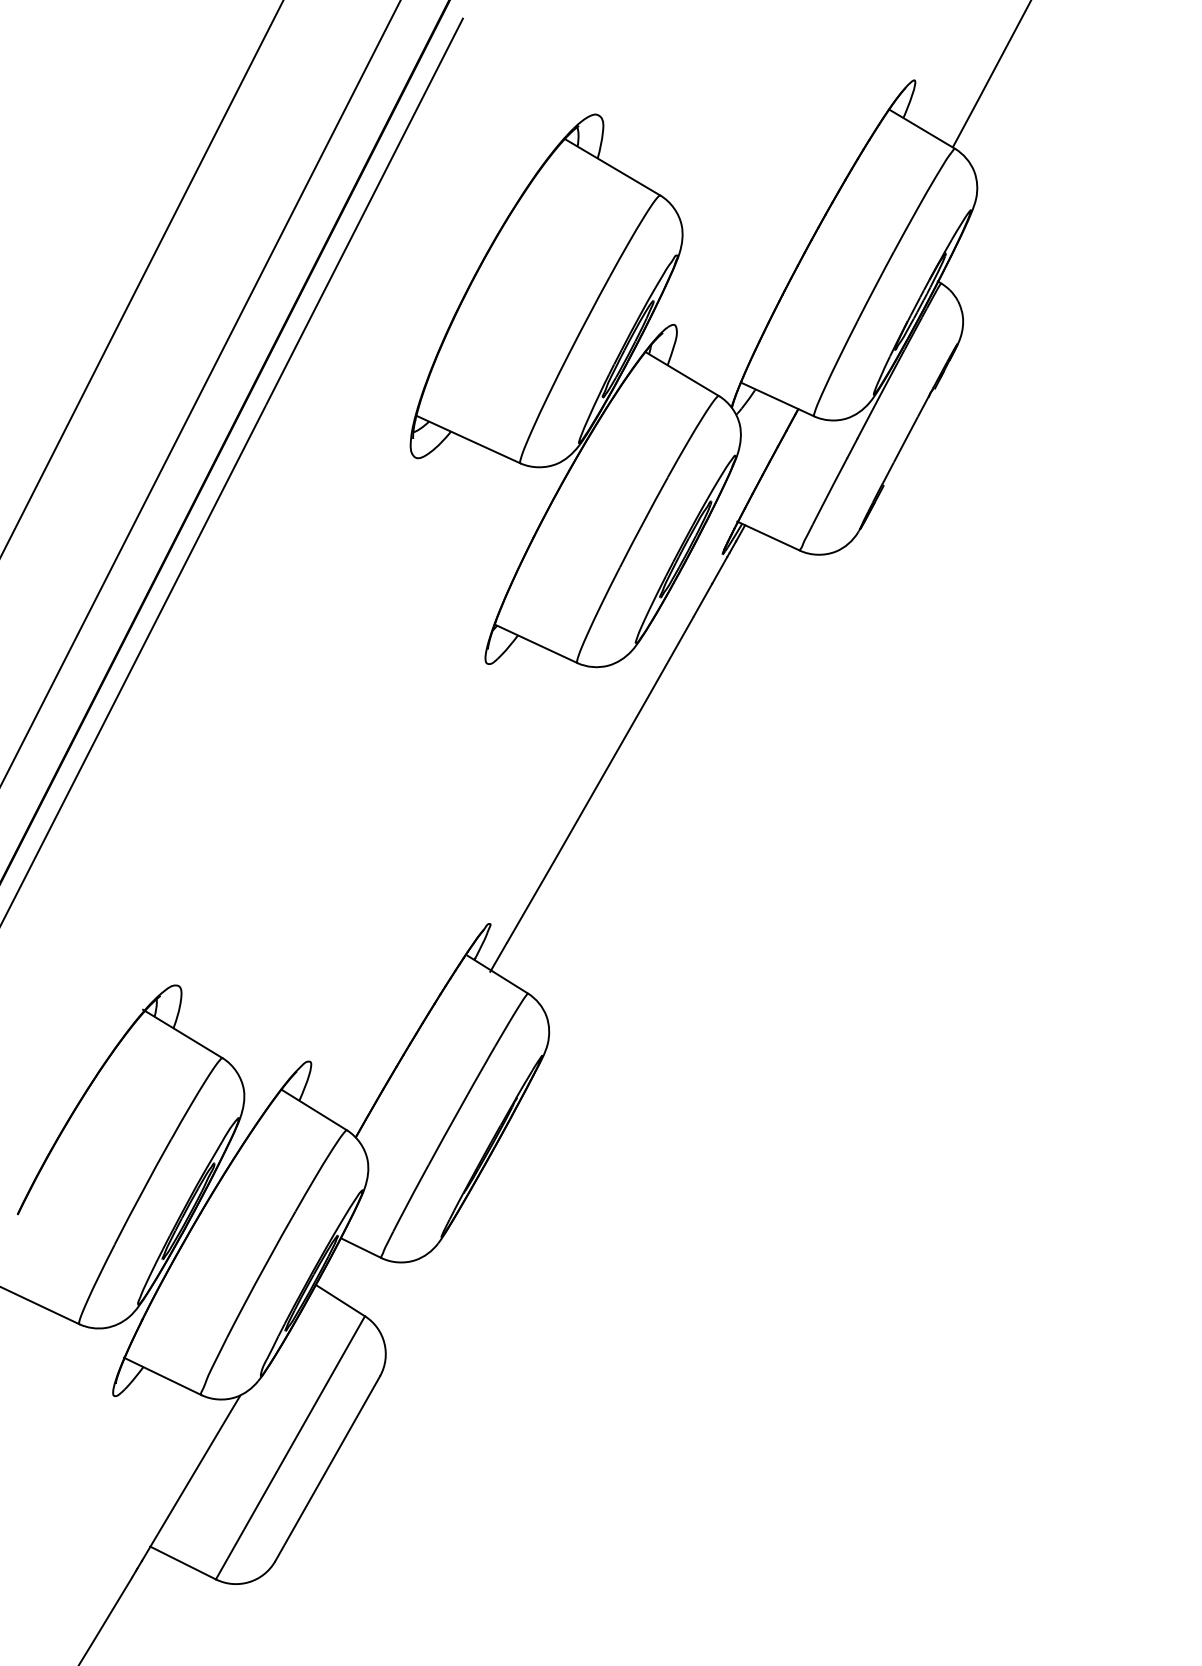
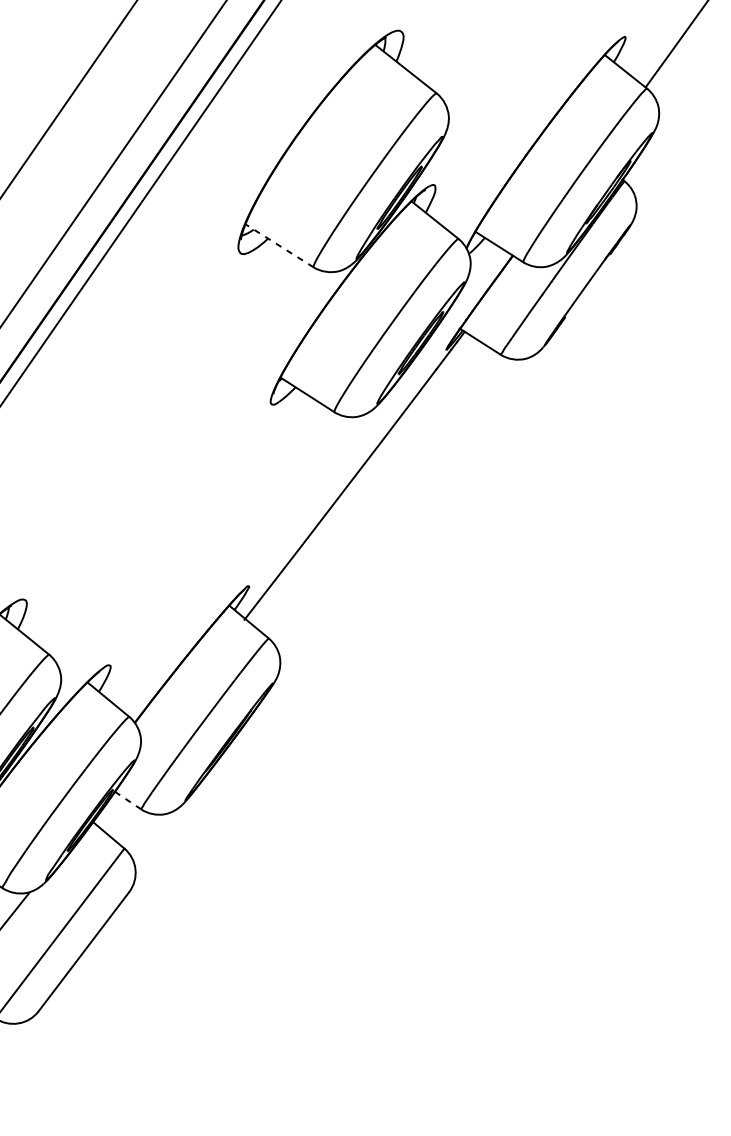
line: (467, 439) -> (278, 245), solid -> dashed
line: (360, 1247) -> (127, 800), solid -> dashed

